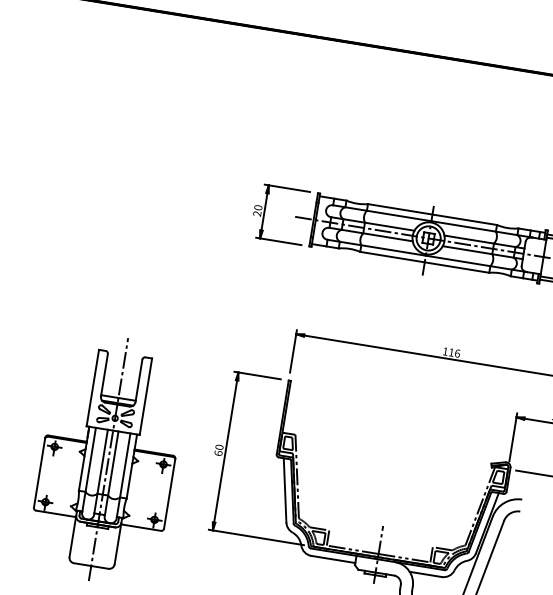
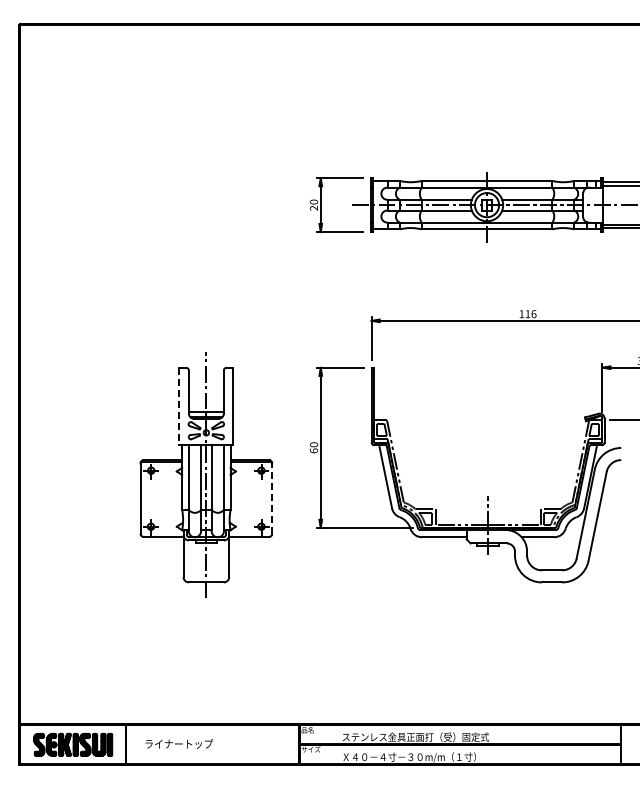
line: (92, 388) -> (179, 406), solid -> dashed
line: (169, 493) -> (272, 498), solid -> dashed

